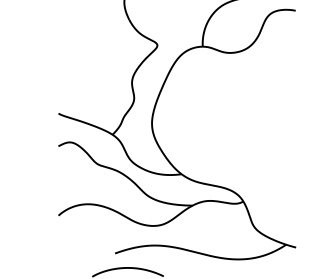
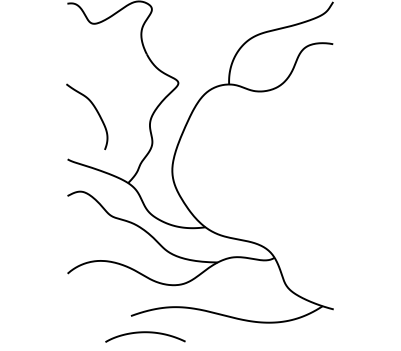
curve: (84, 71) -> (96, 112), added

